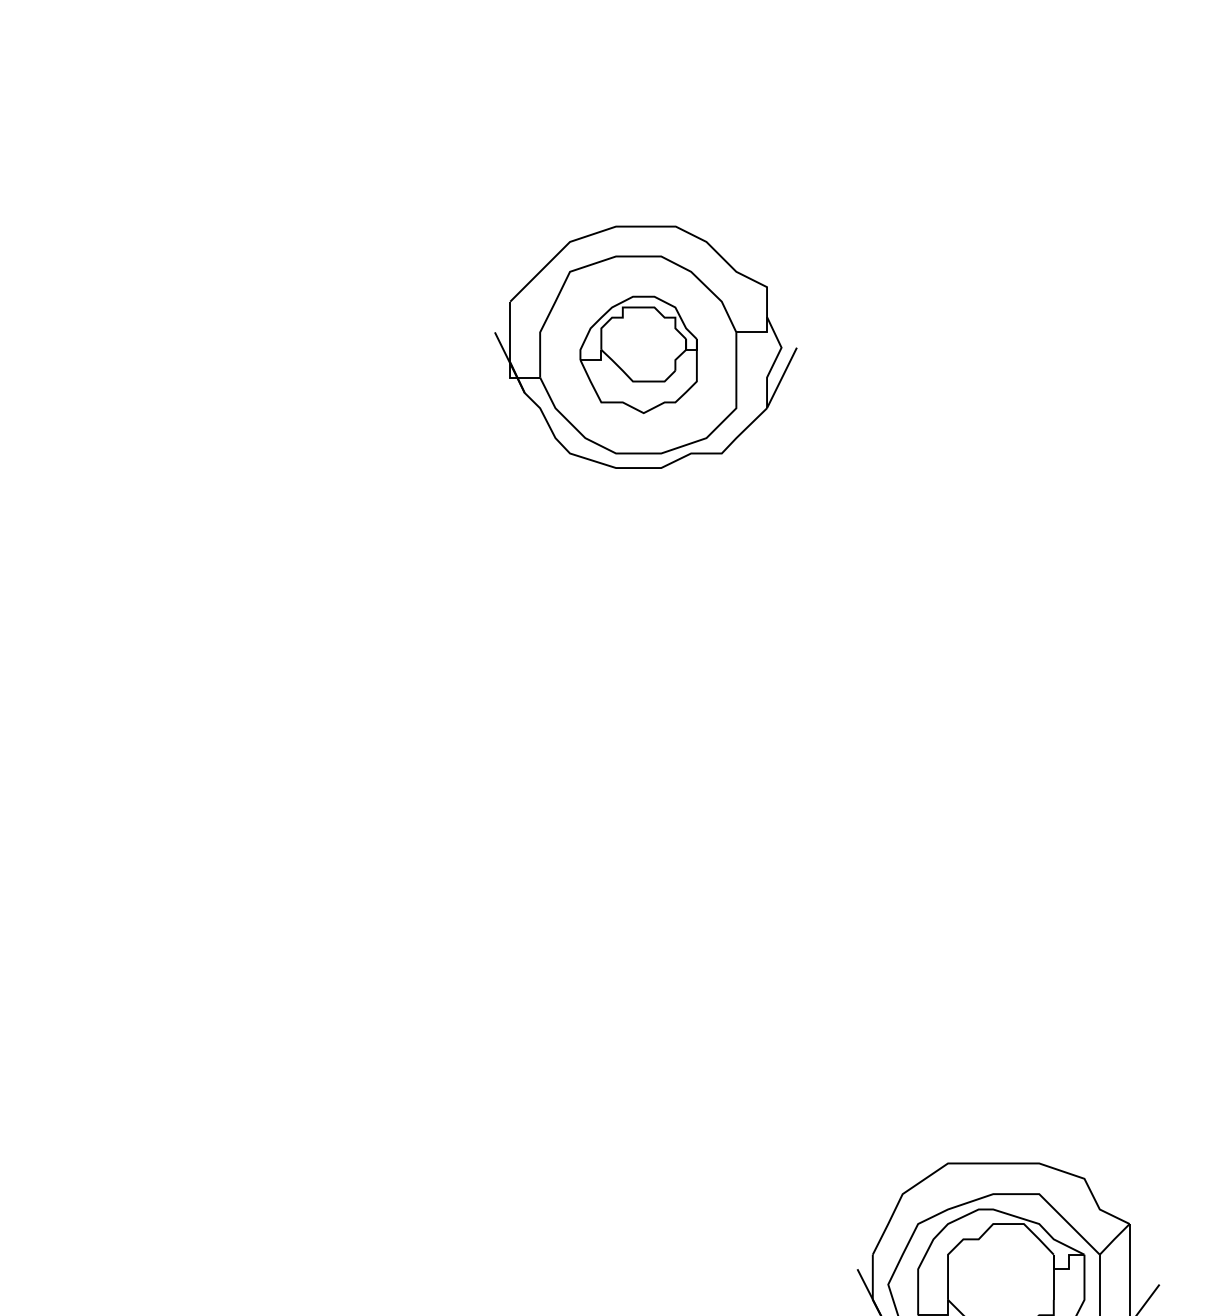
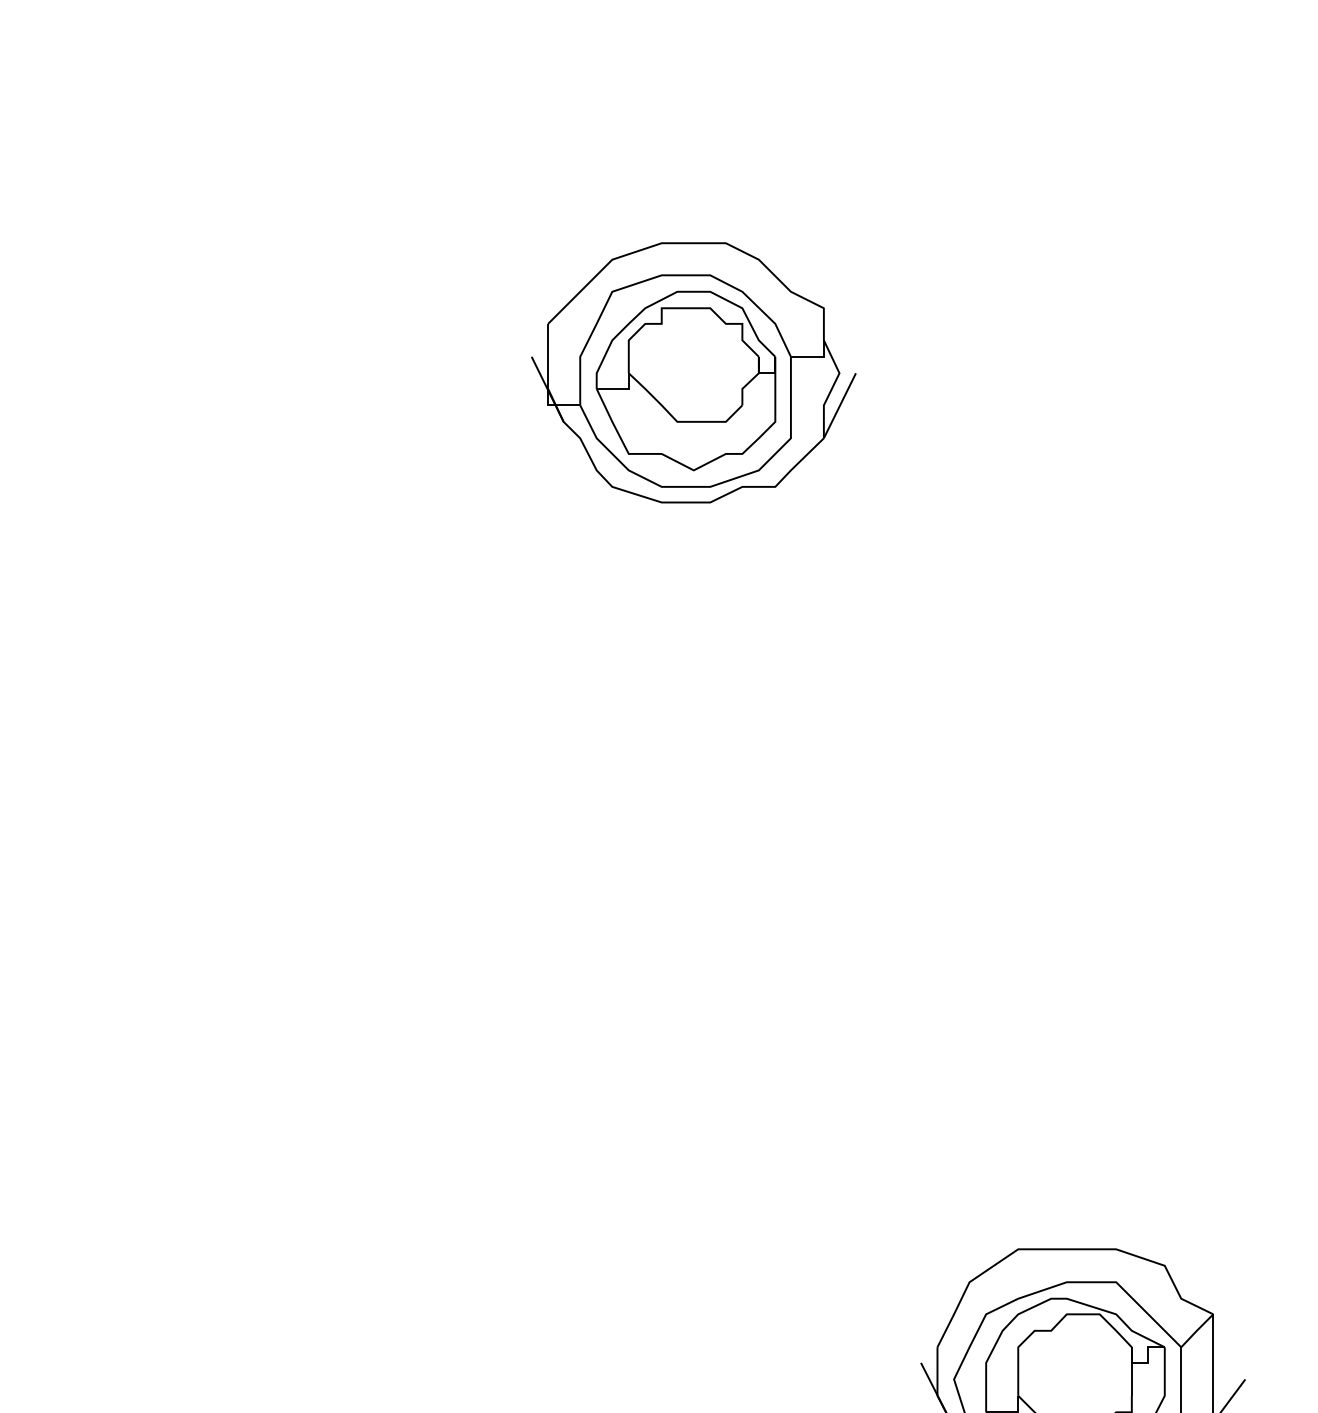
part: (638, 354) -> (685, 380), size x1.43

